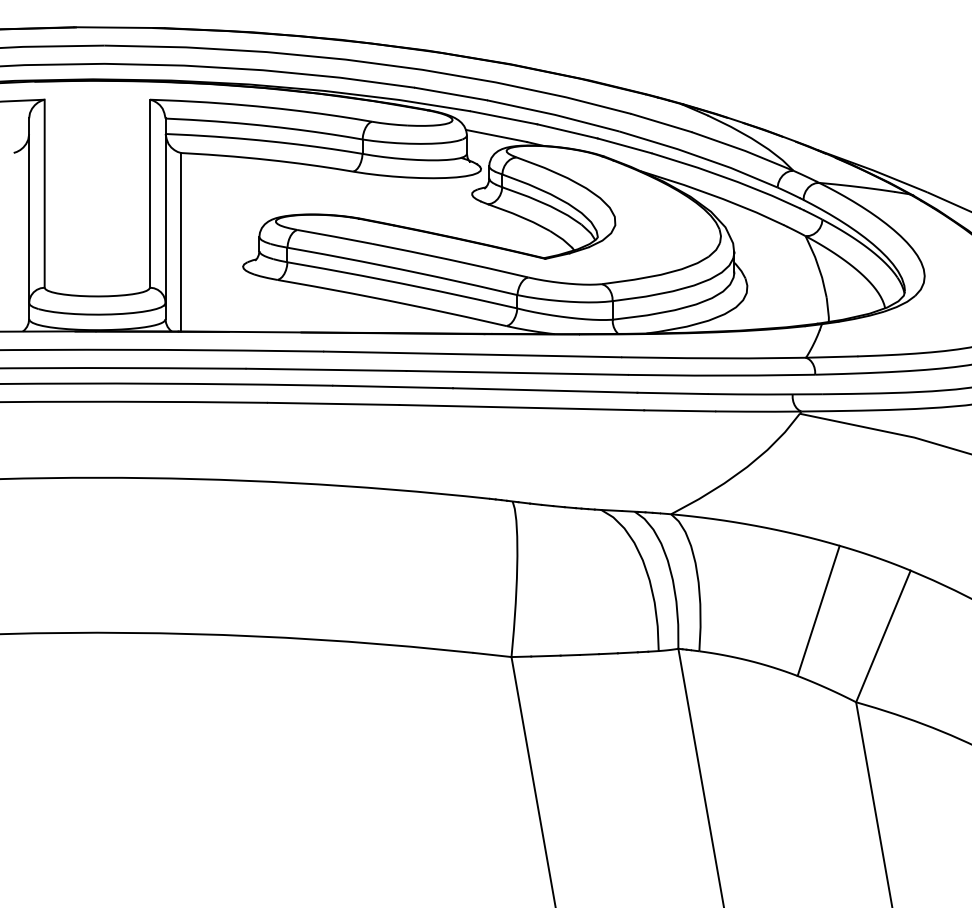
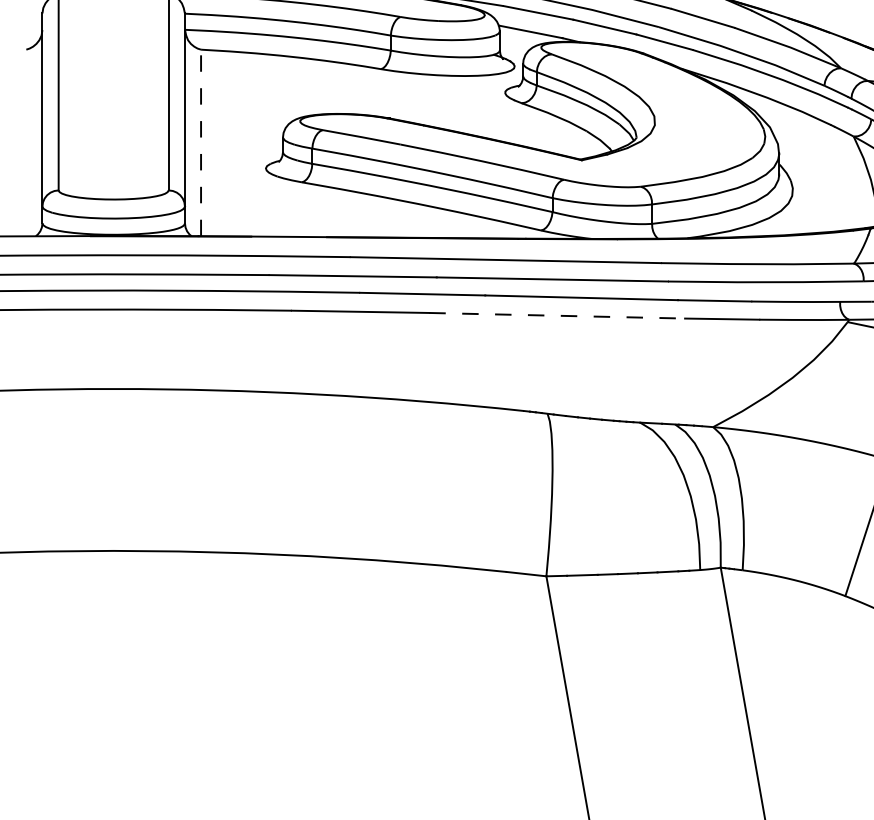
line: (180, 241) -> (200, 142), solid -> dashed
line: (522, 407) -> (557, 315), solid -> dashed

